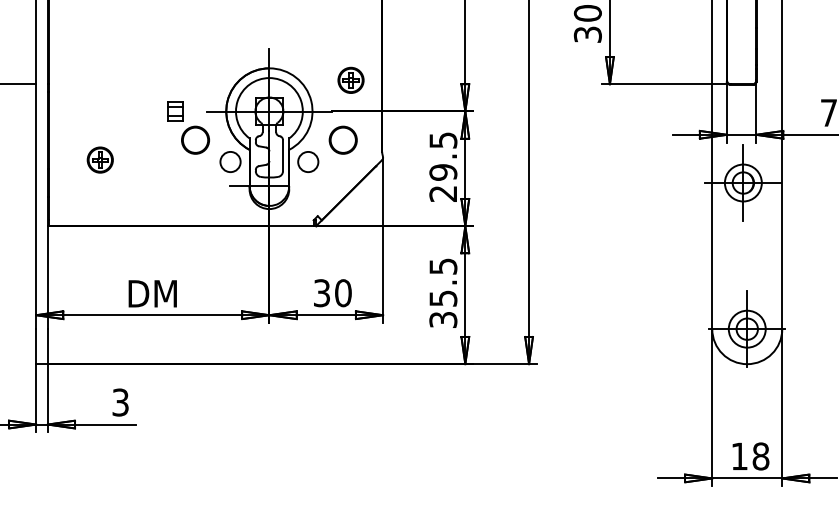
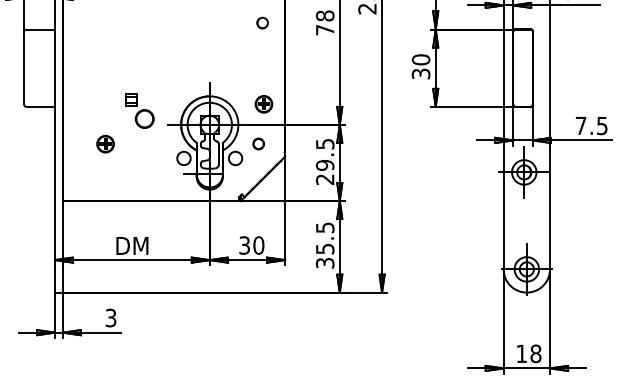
part: (187, 127) -> (139, 110), moved
circle: (342, 139) -> (258, 143), size x0.6
part: (100, 159) -> (105, 143), moved

